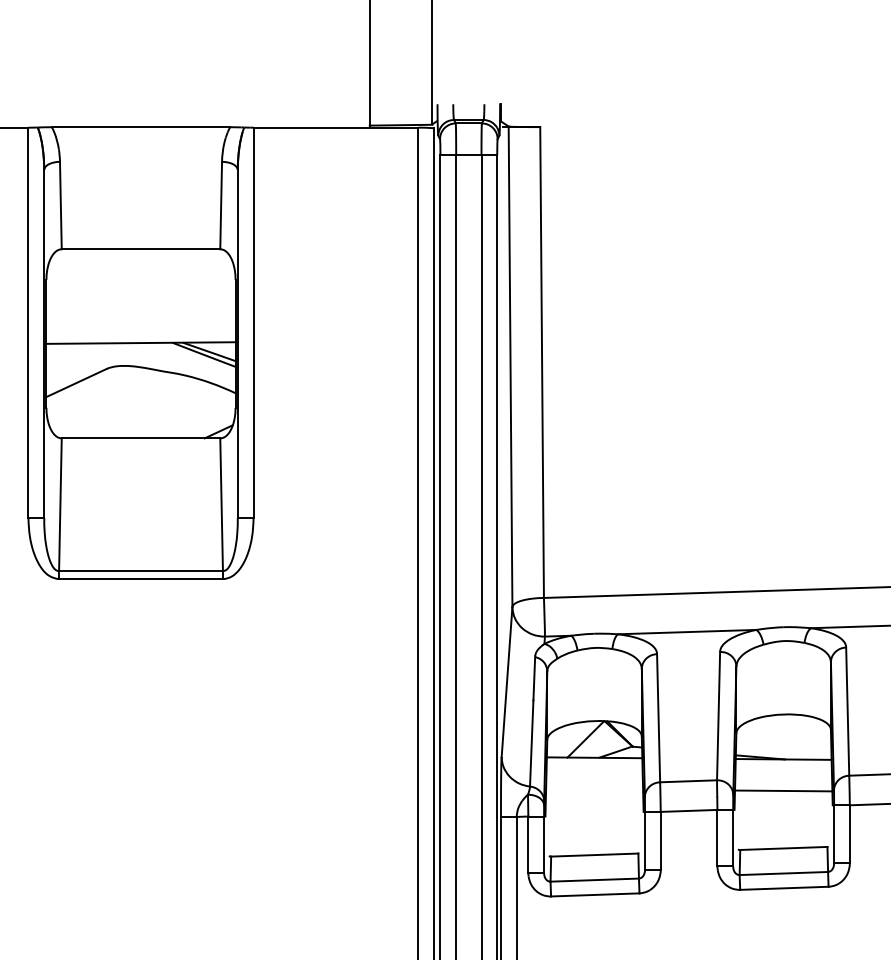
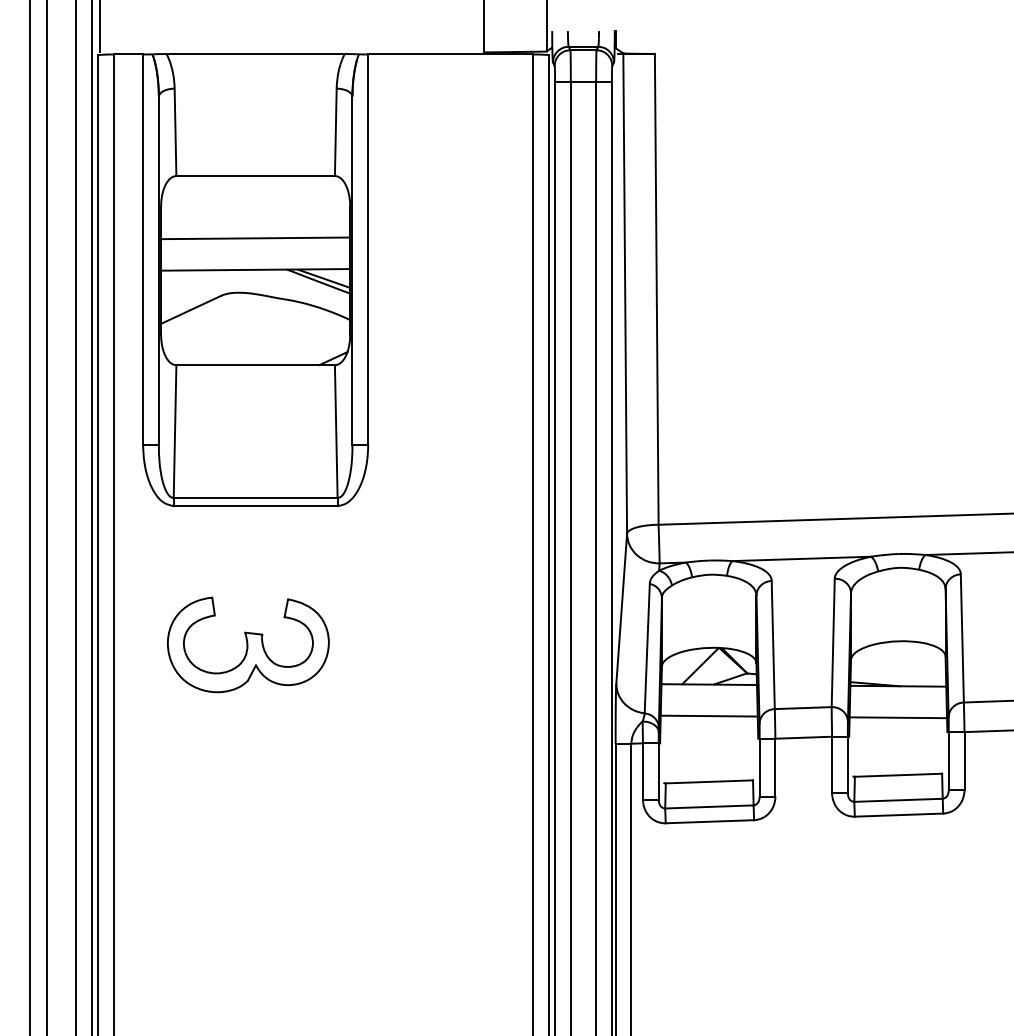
line: (140, 311) -> (255, 238), added
part: (133, 717) -> (248, 644), added
line: (593, 788) -> (708, 715), added

